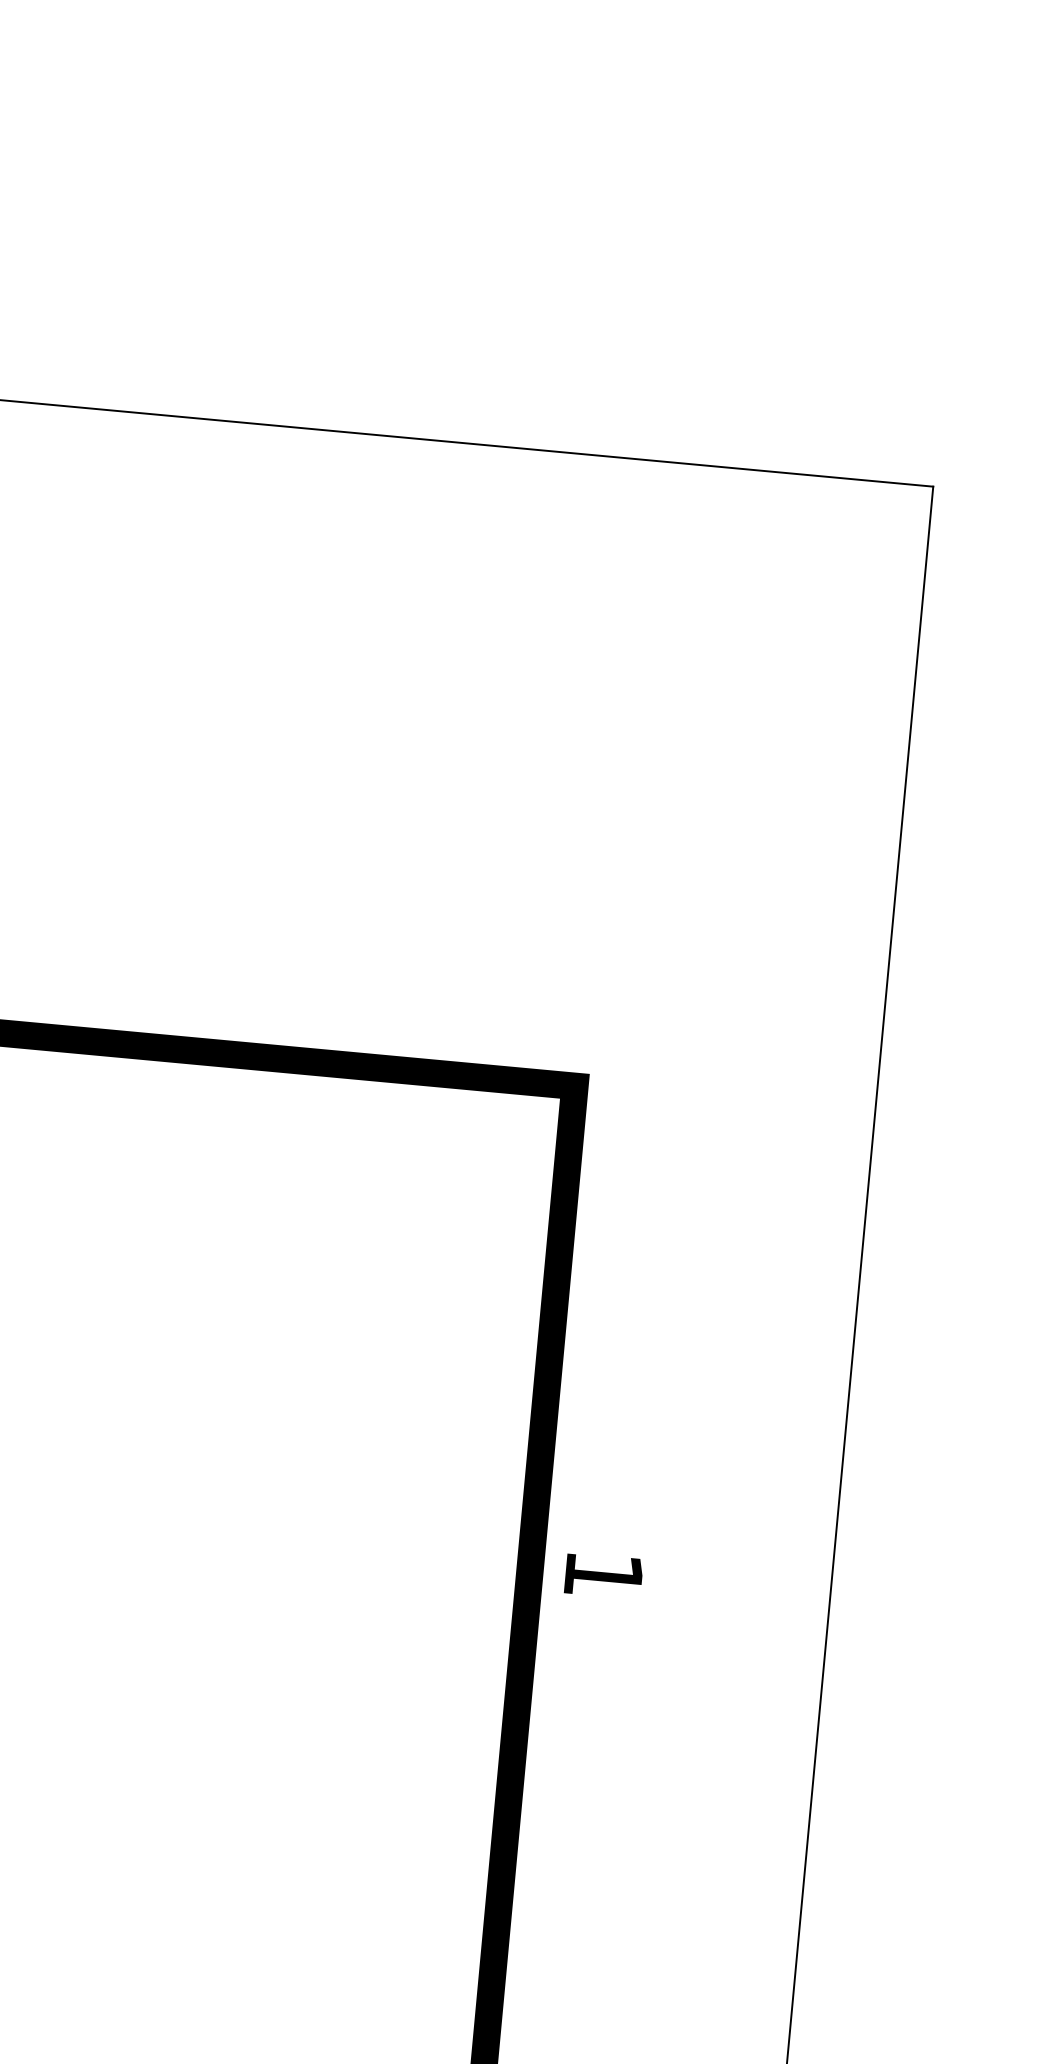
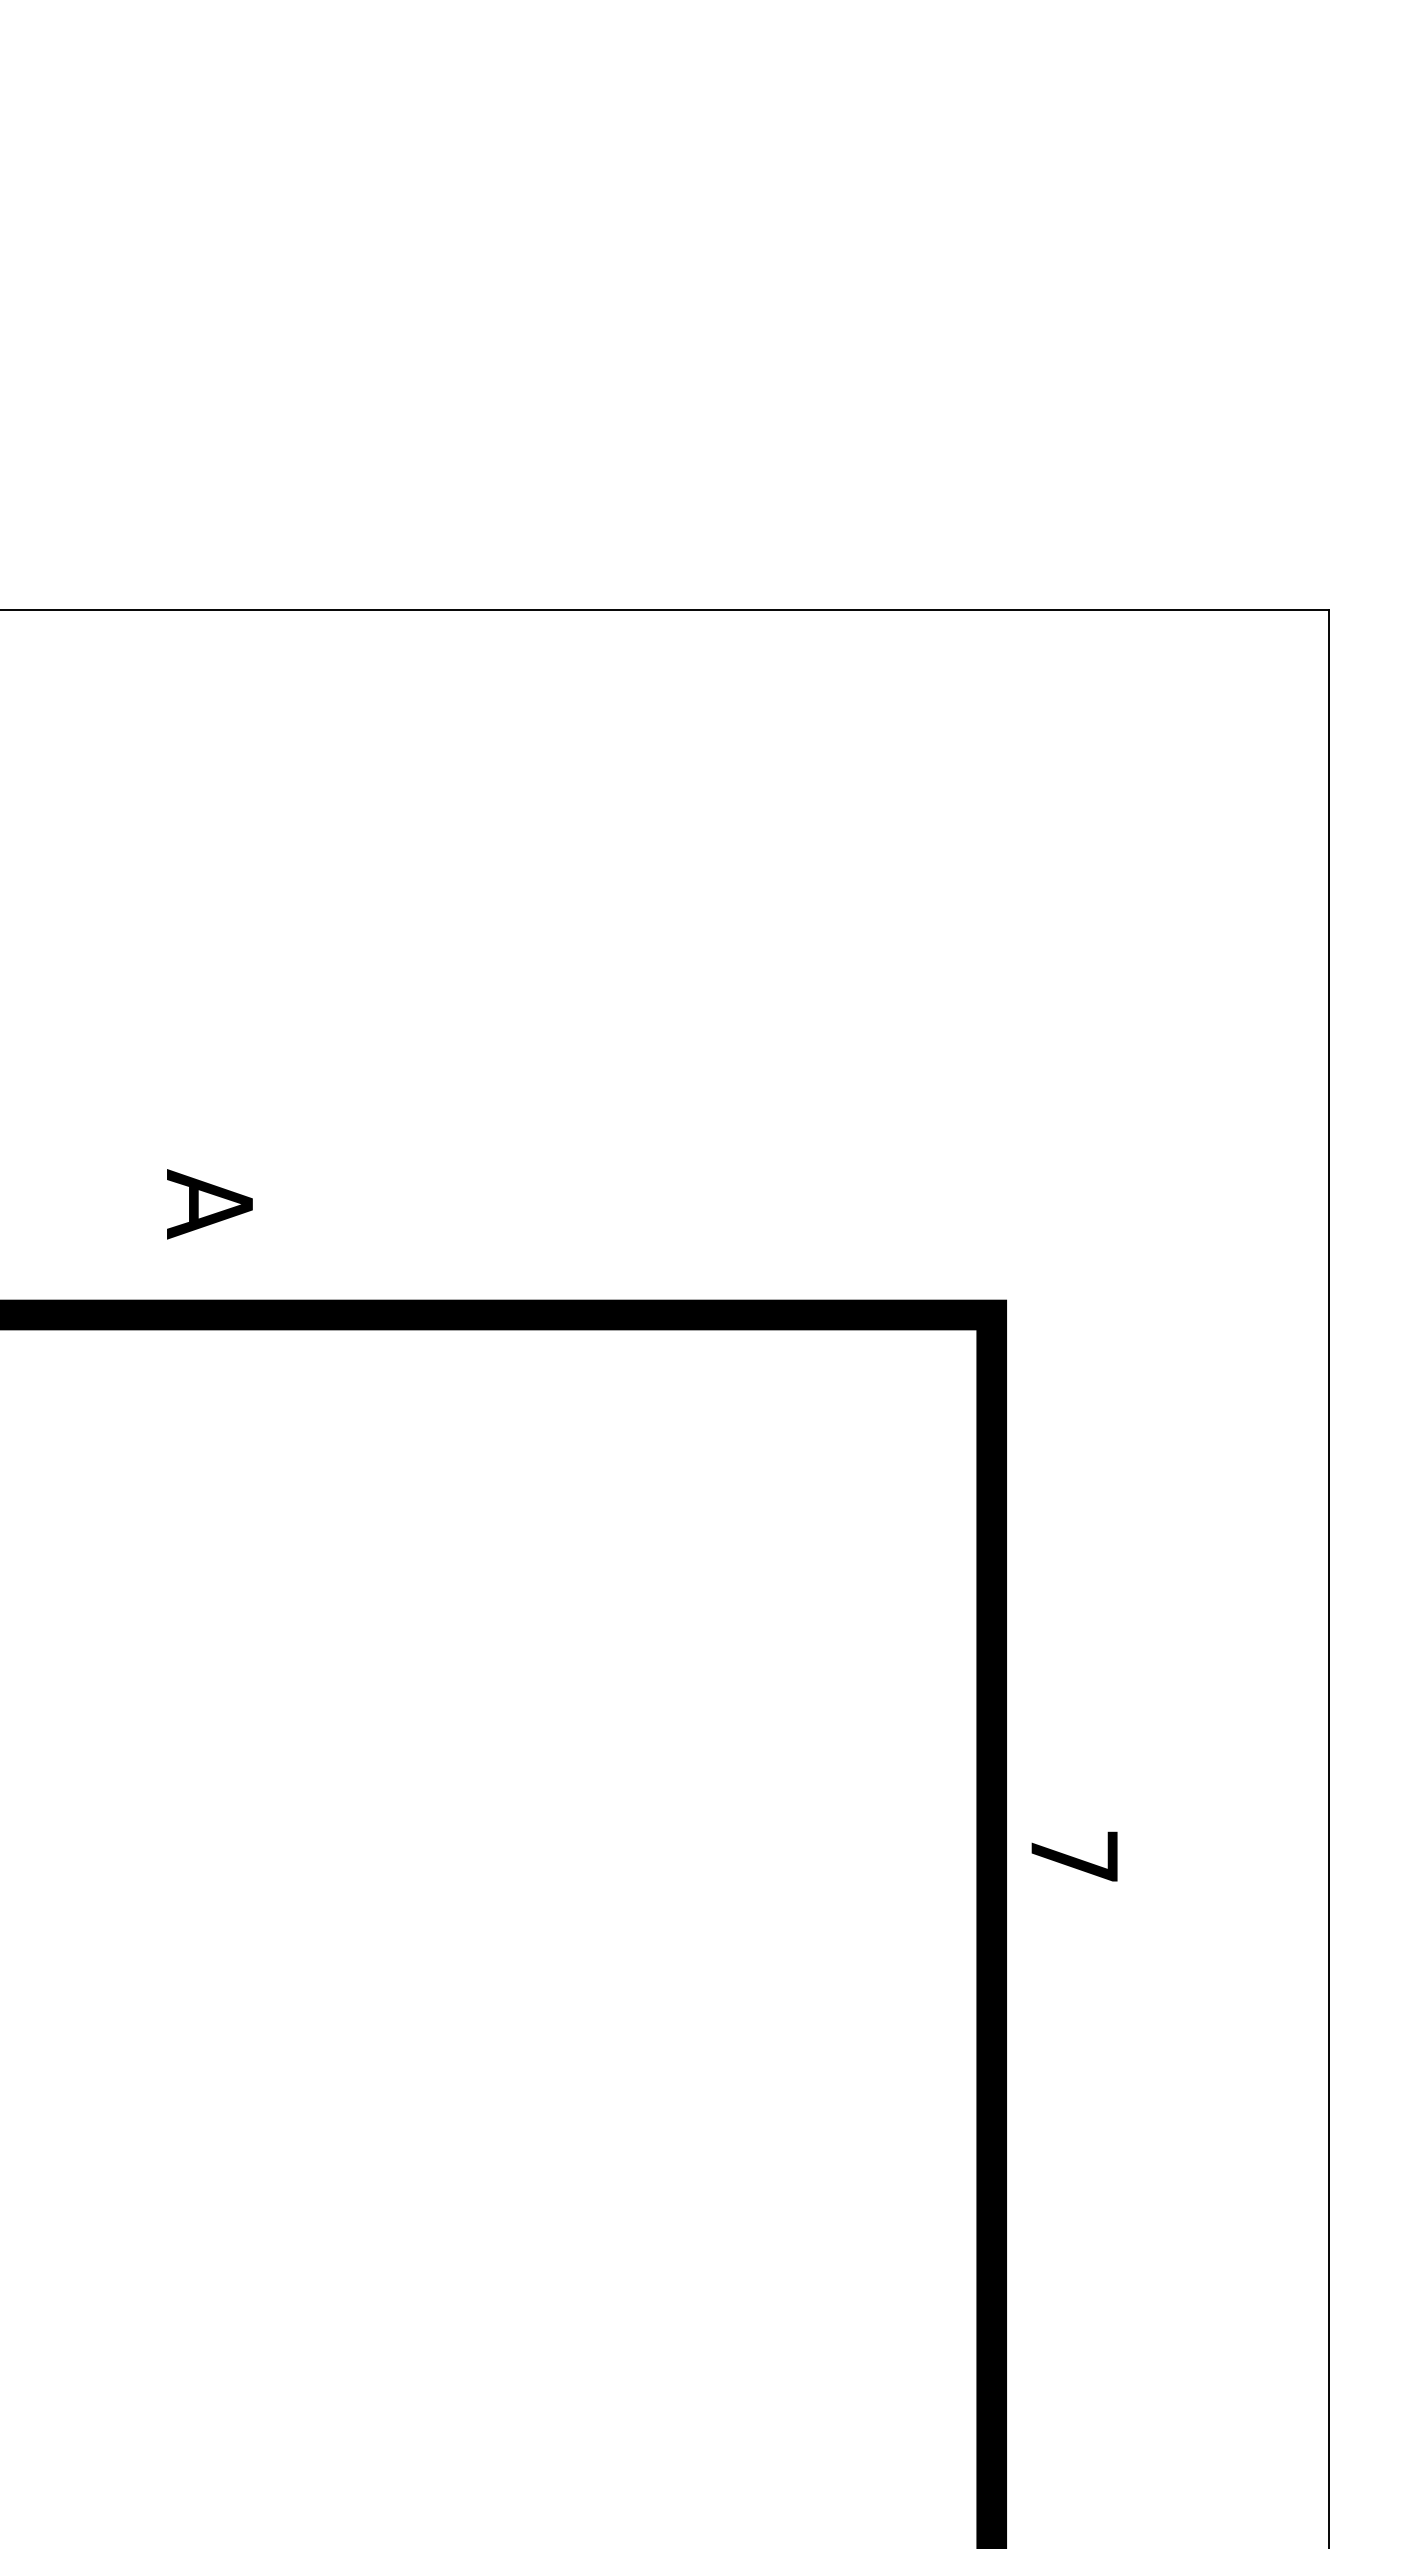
text: (603, 1575) -> (1074, 1856), 1 -> 7

